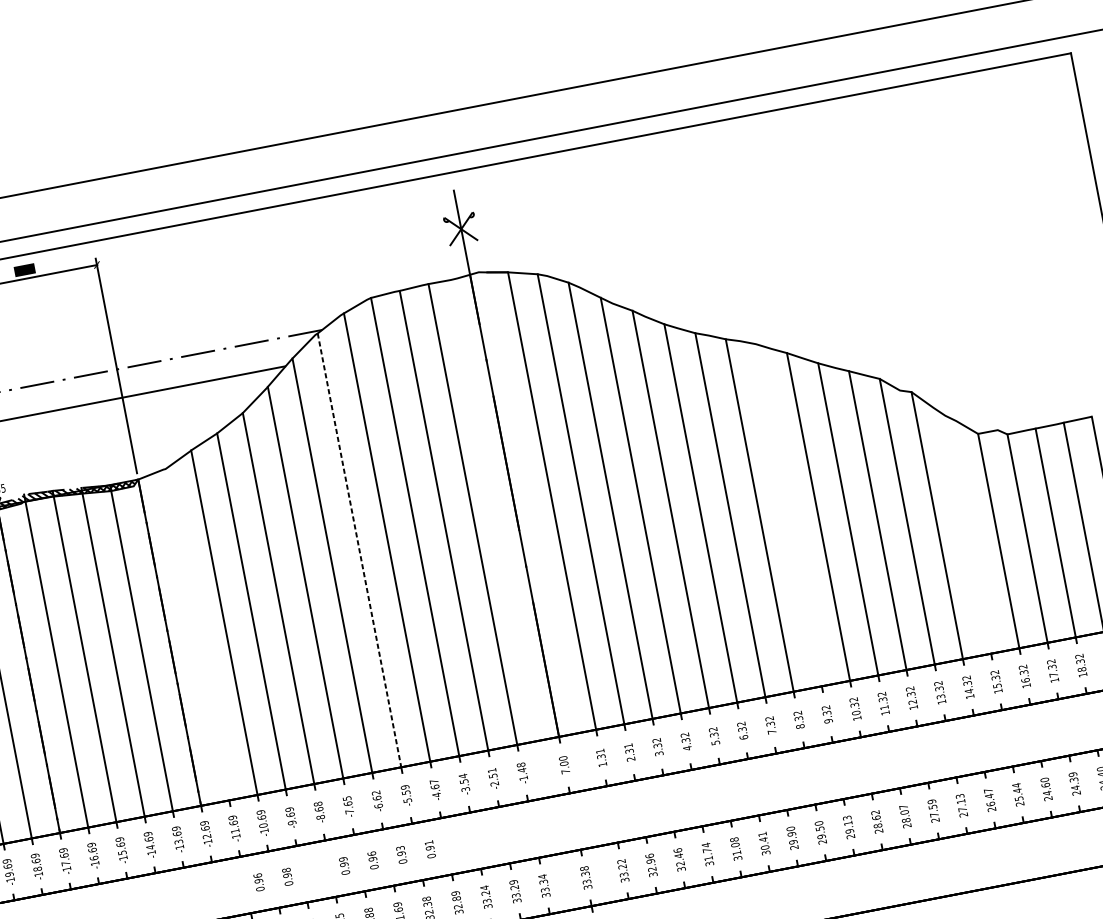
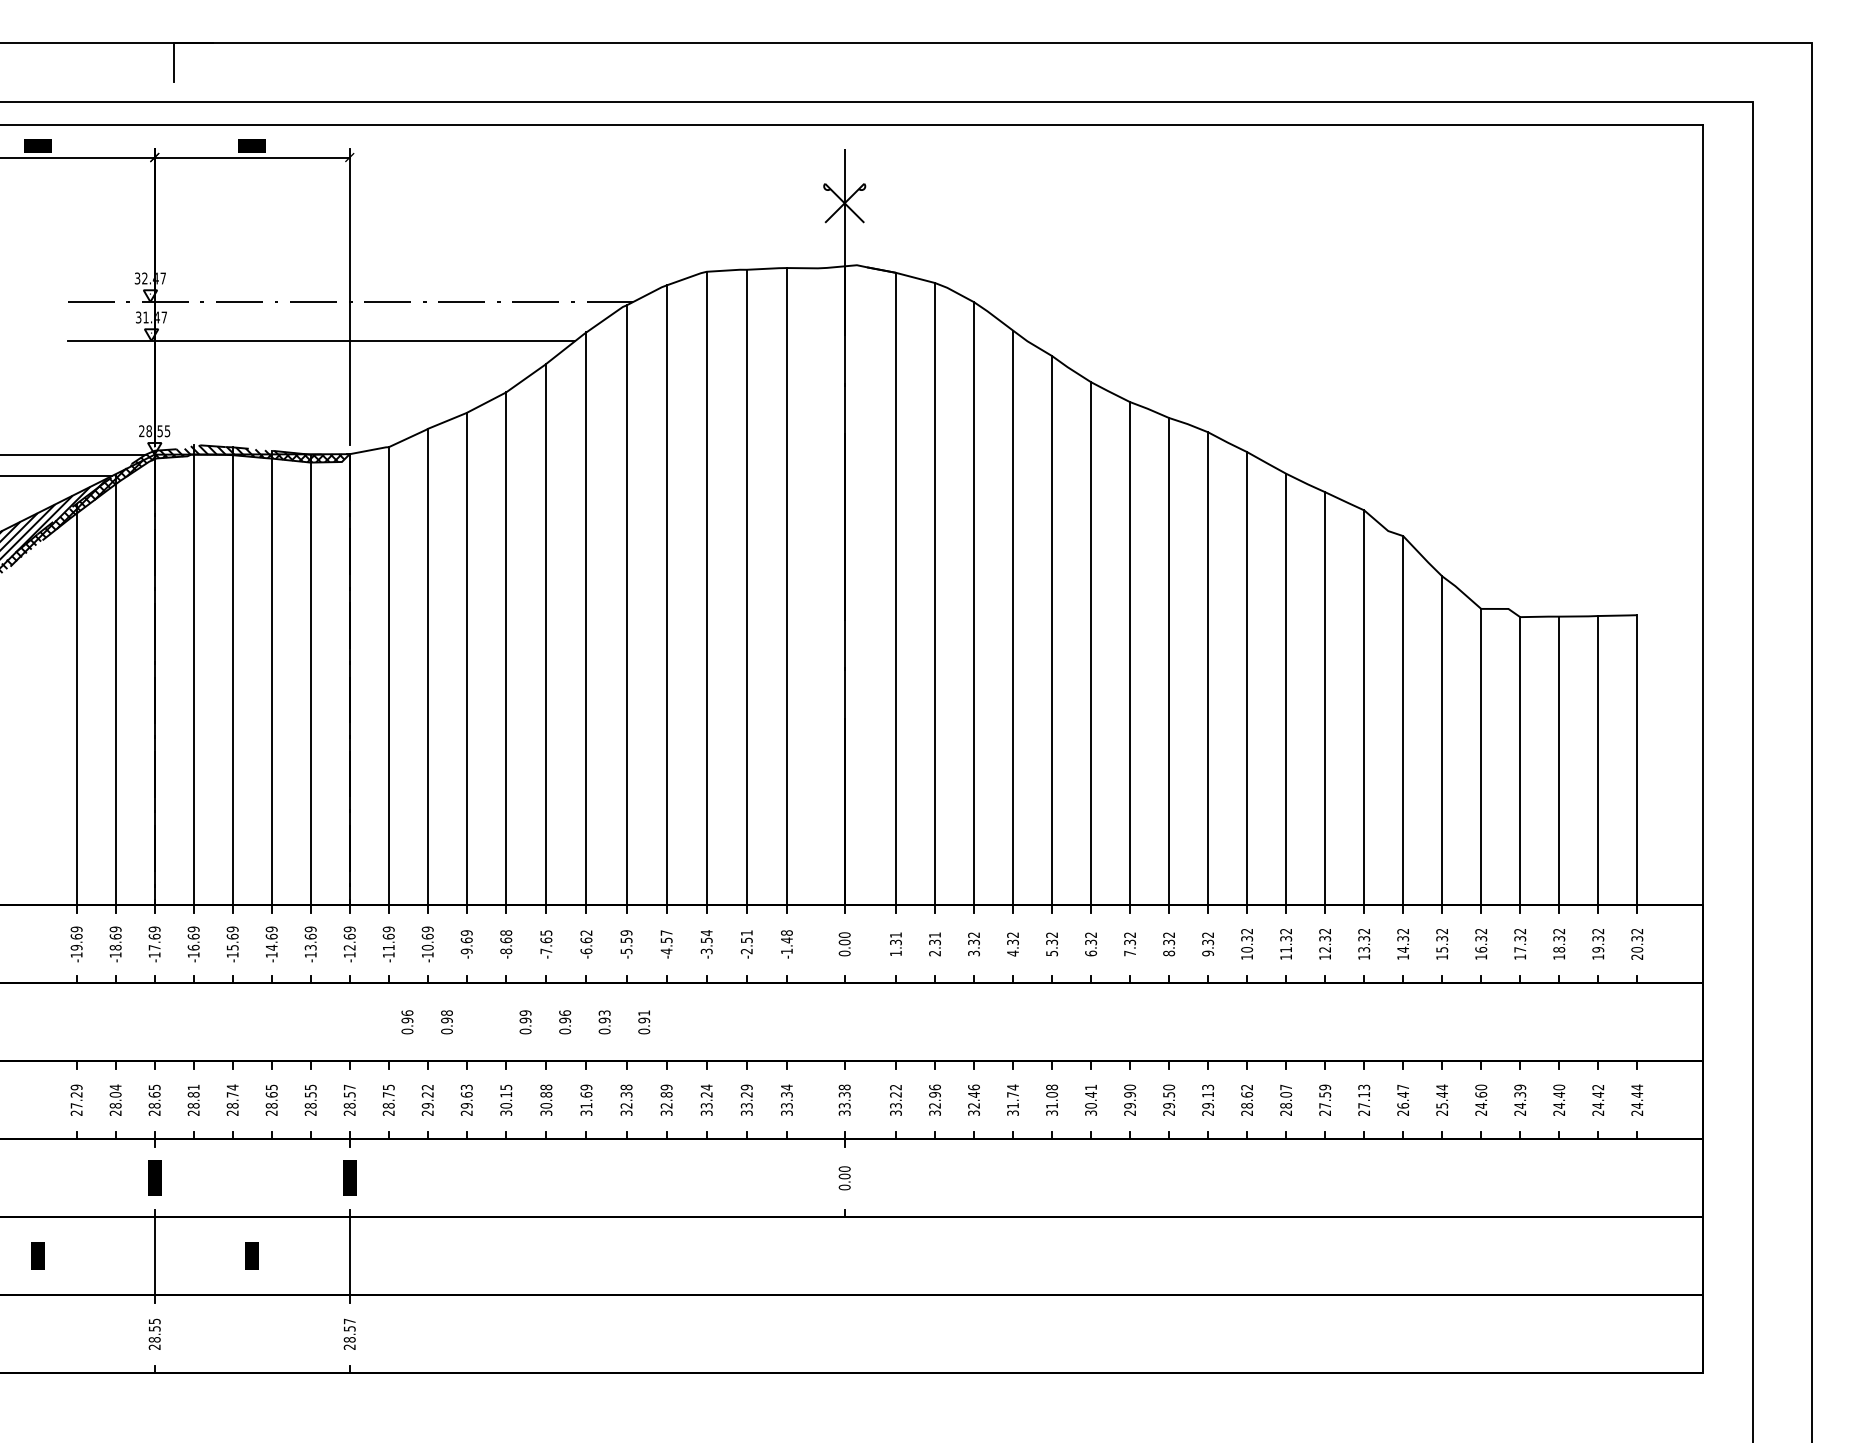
line: (789, 514) -> (1208, 668), added
line: (968, 534) -> (1442, 740), added
line: (359, 550) -> (626, 605), dashed -> solid
line: (197, 634) -> (388, 676), added
text: (565, 771) -> (844, 953), 7.00 -> 0.00
text: (435, 787) -> (666, 940), -4.67 -> -4.57

